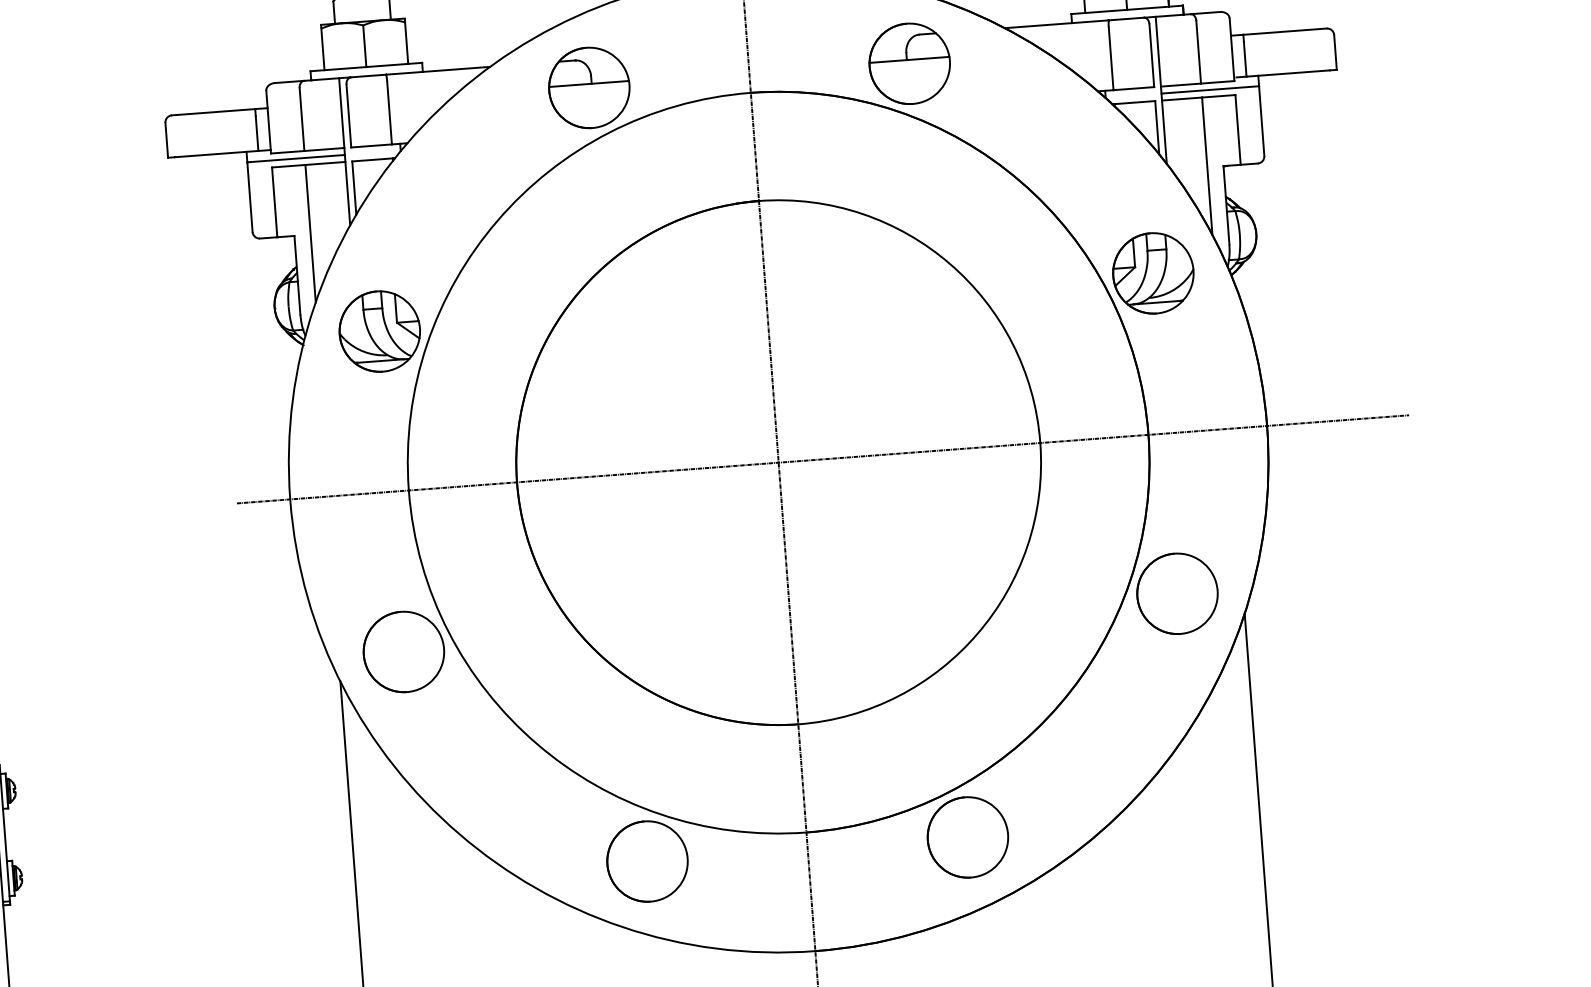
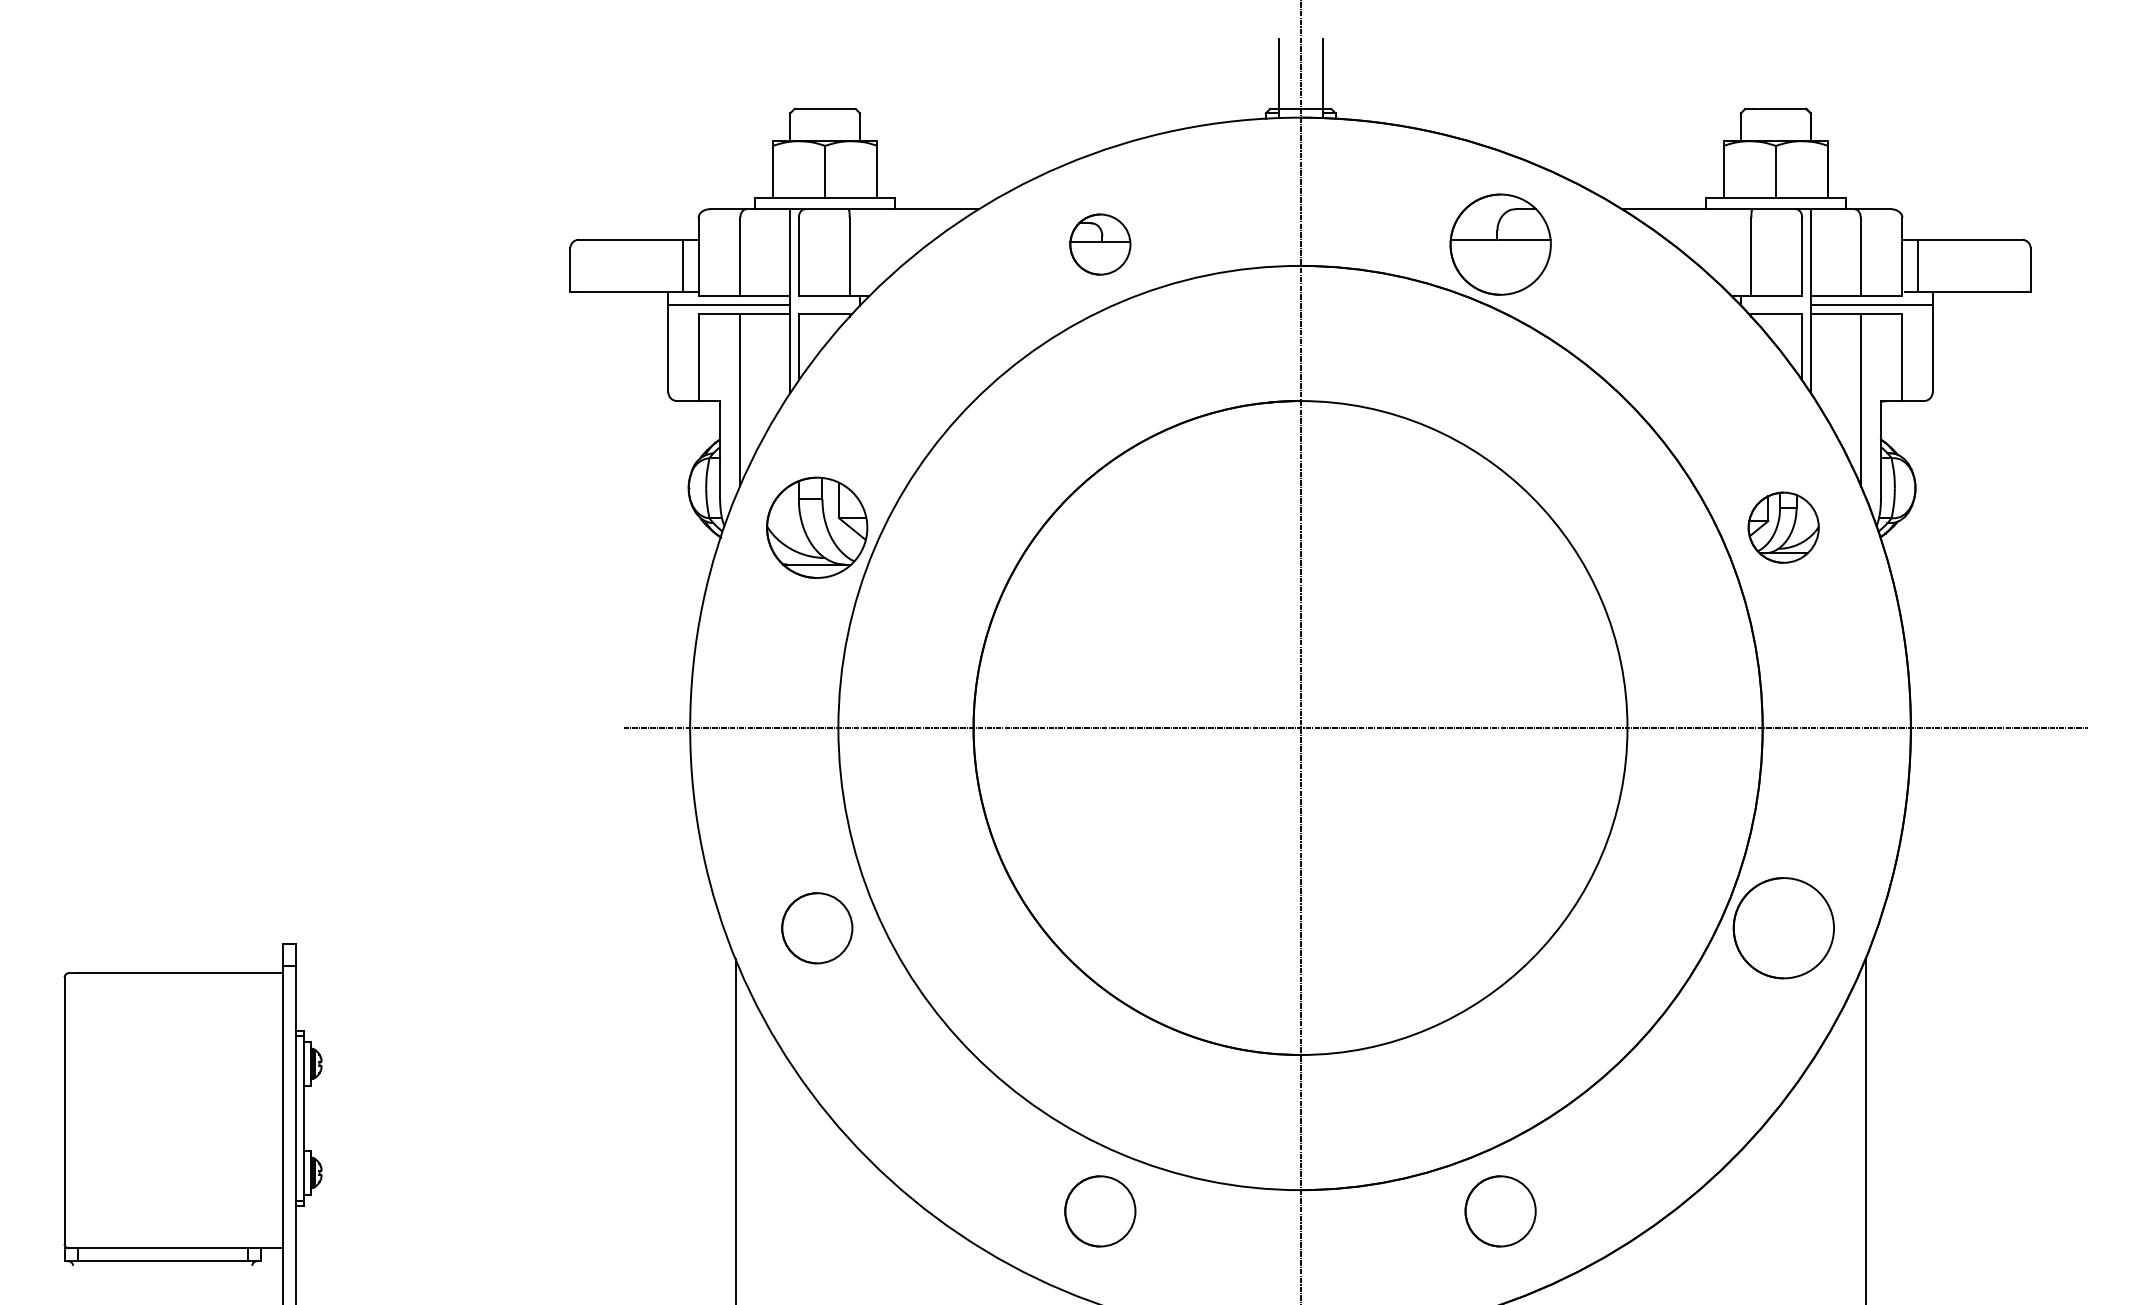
part: (589, 87) -> (1100, 244), size x0.6
part: (1153, 273) -> (1783, 527), size x0.7
circle: (404, 652) -> (817, 928), size x0.7
circle: (967, 837) -> (1500, 1211), size x0.7
circle: (647, 861) -> (1100, 1211), size x0.7

